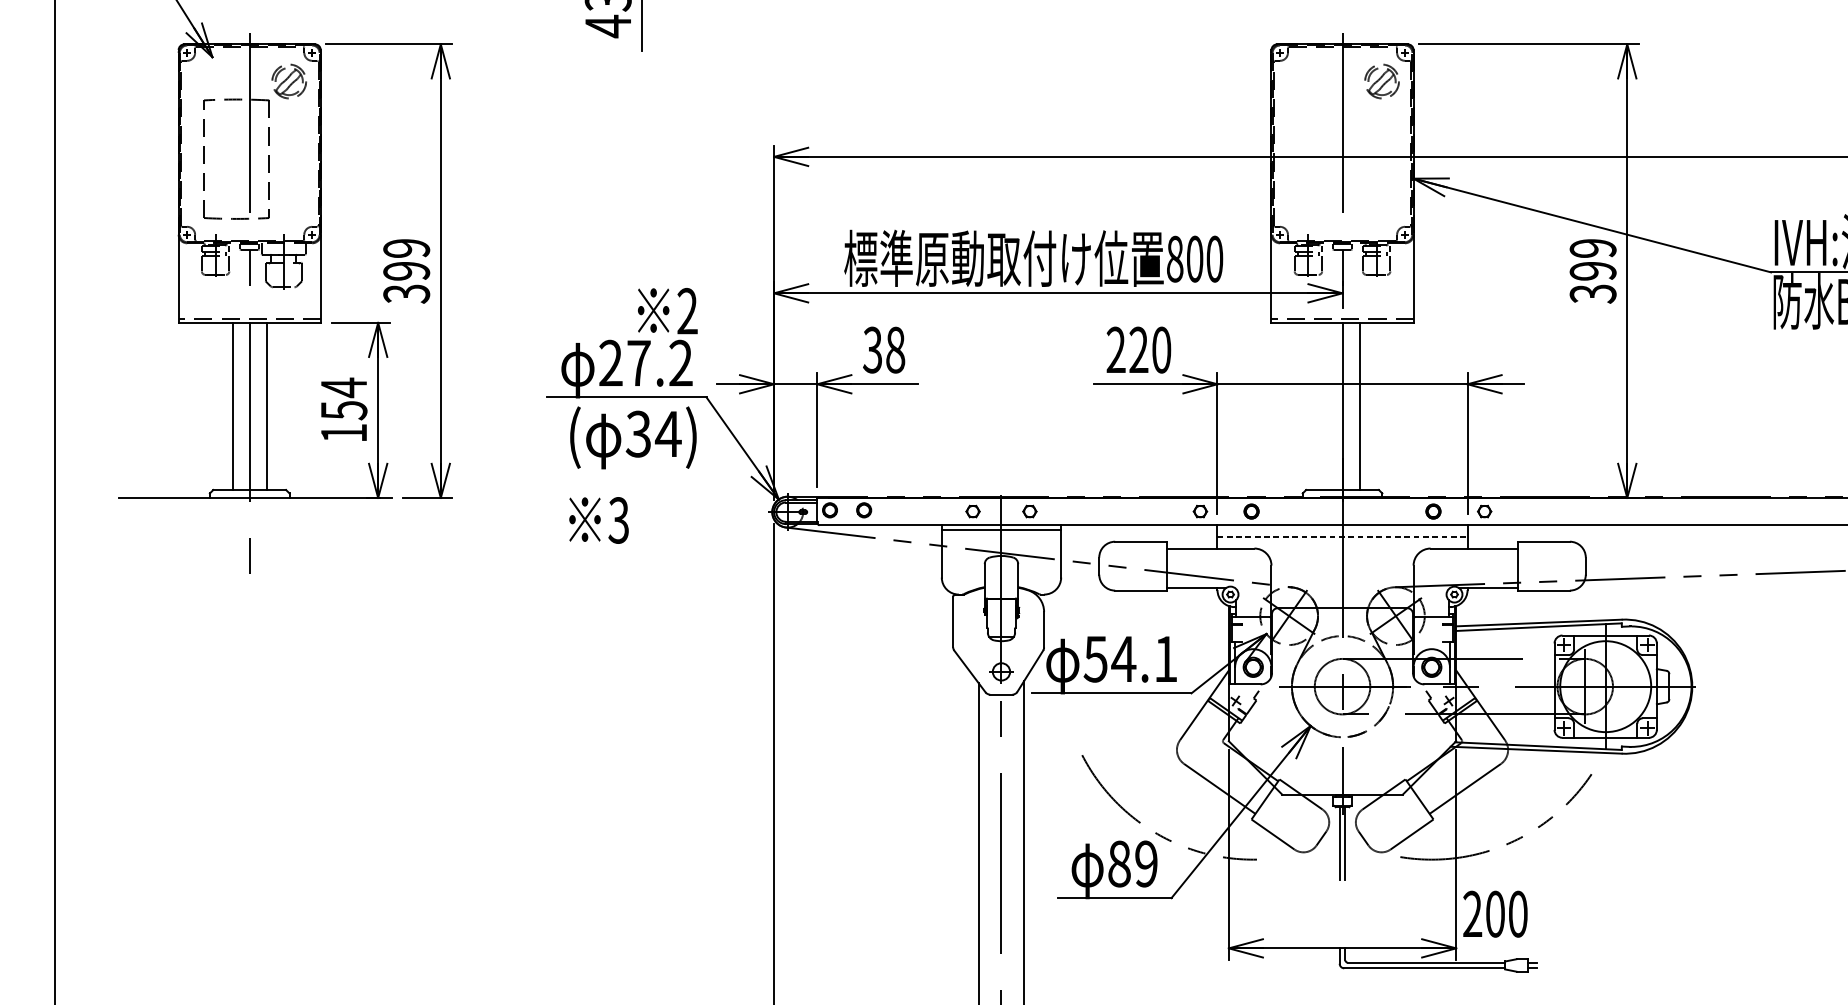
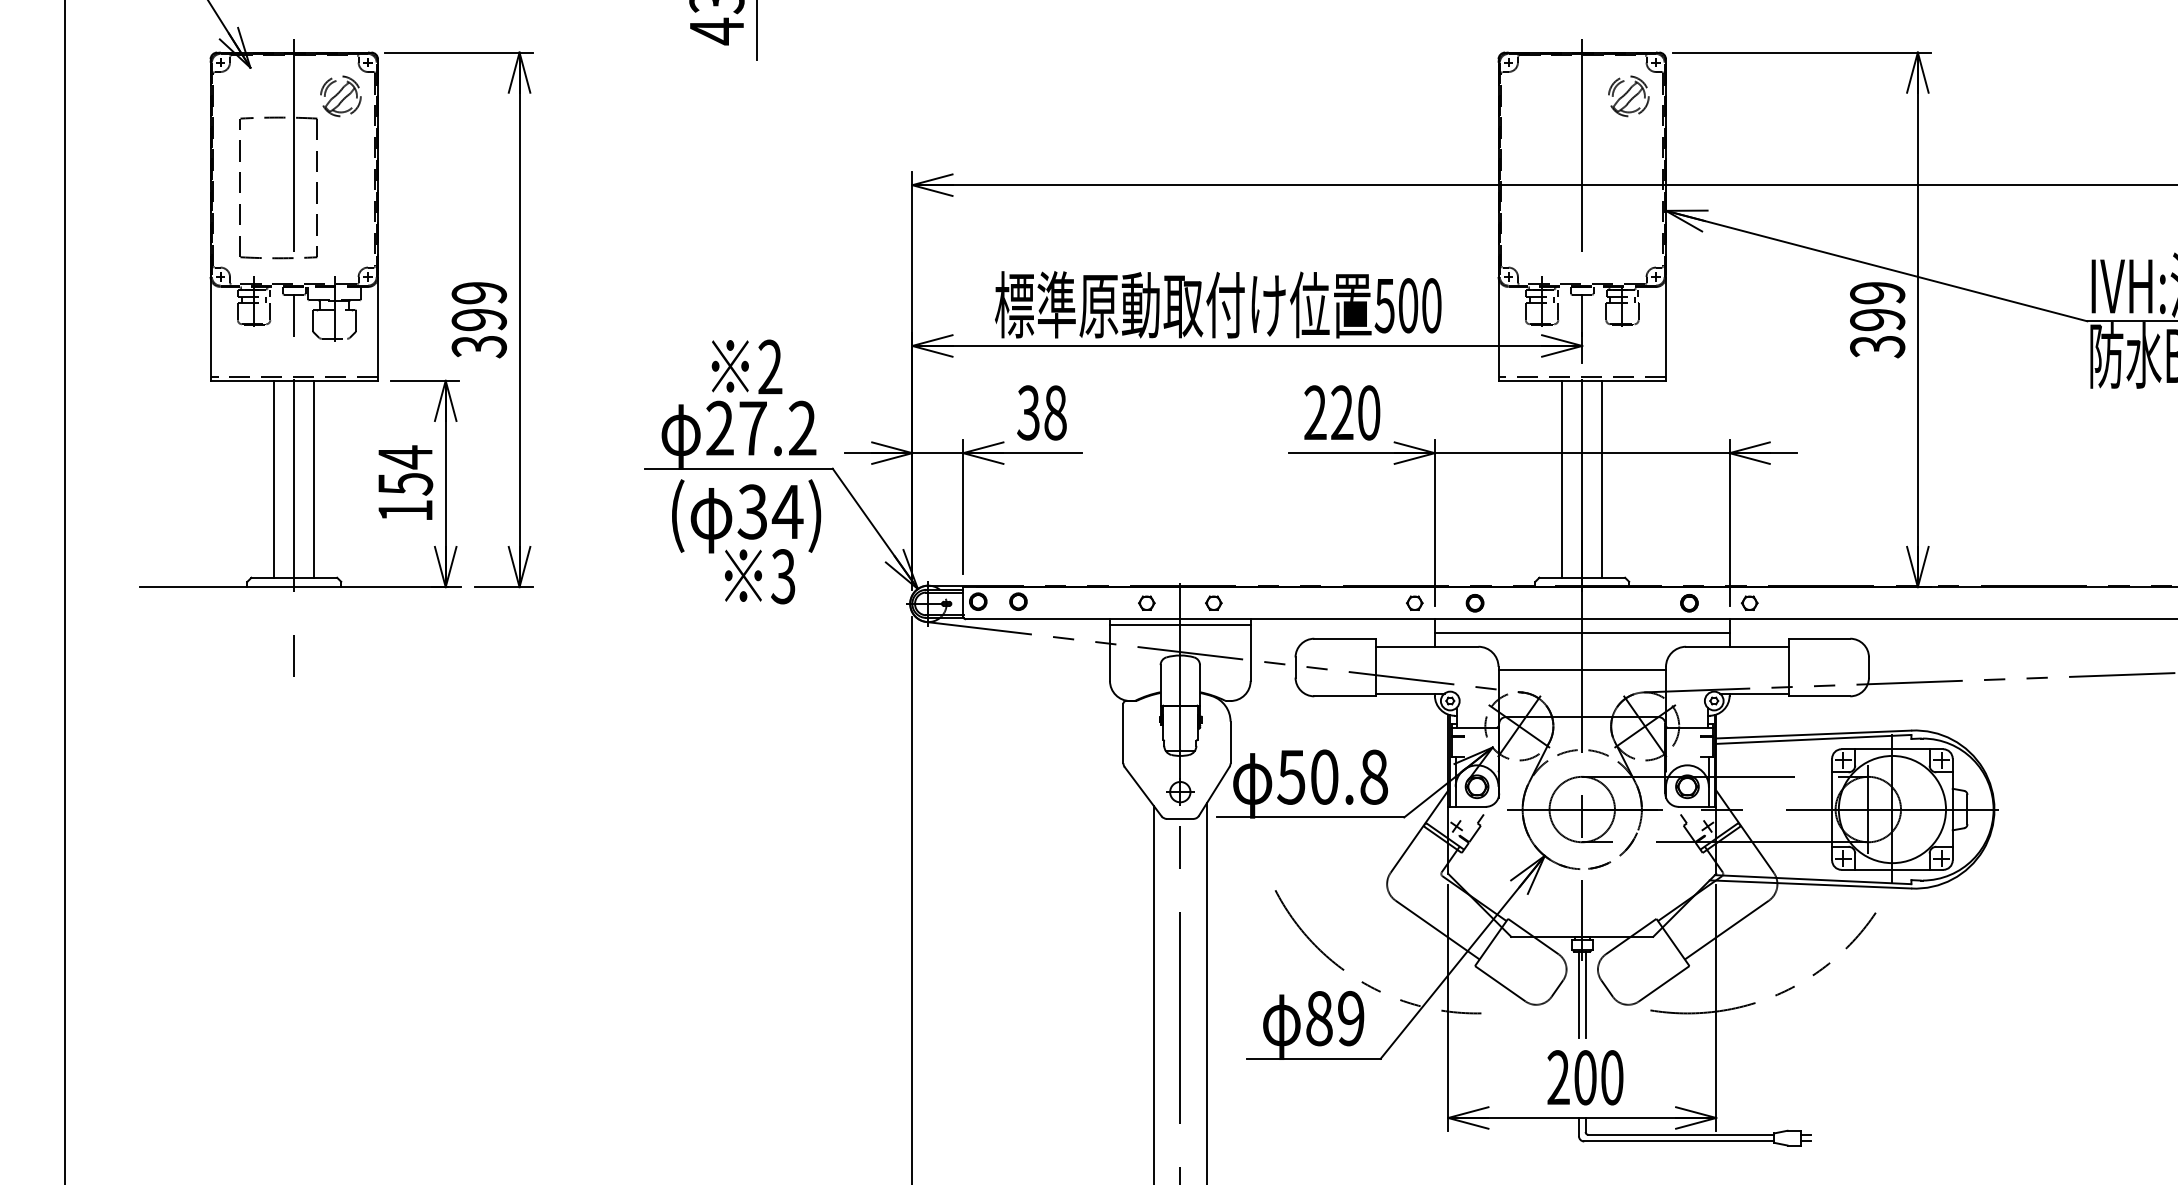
text: (1174, 258) -> (1384, 305), 800 -> 500
text: (667, 310) -> (746, 366), moved
line: (1325, 405) -> (1562, 478), added
text: (599, 520) -> (760, 576), moved
line: (1342, 536) -> (1582, 632), dashed -> solid
line: (1342, 568) -> (1582, 670), added
text: (1144, 658) -> (1348, 776), 54.1 -> 50.8
text: (1495, 914) -> (1585, 1077), moved

